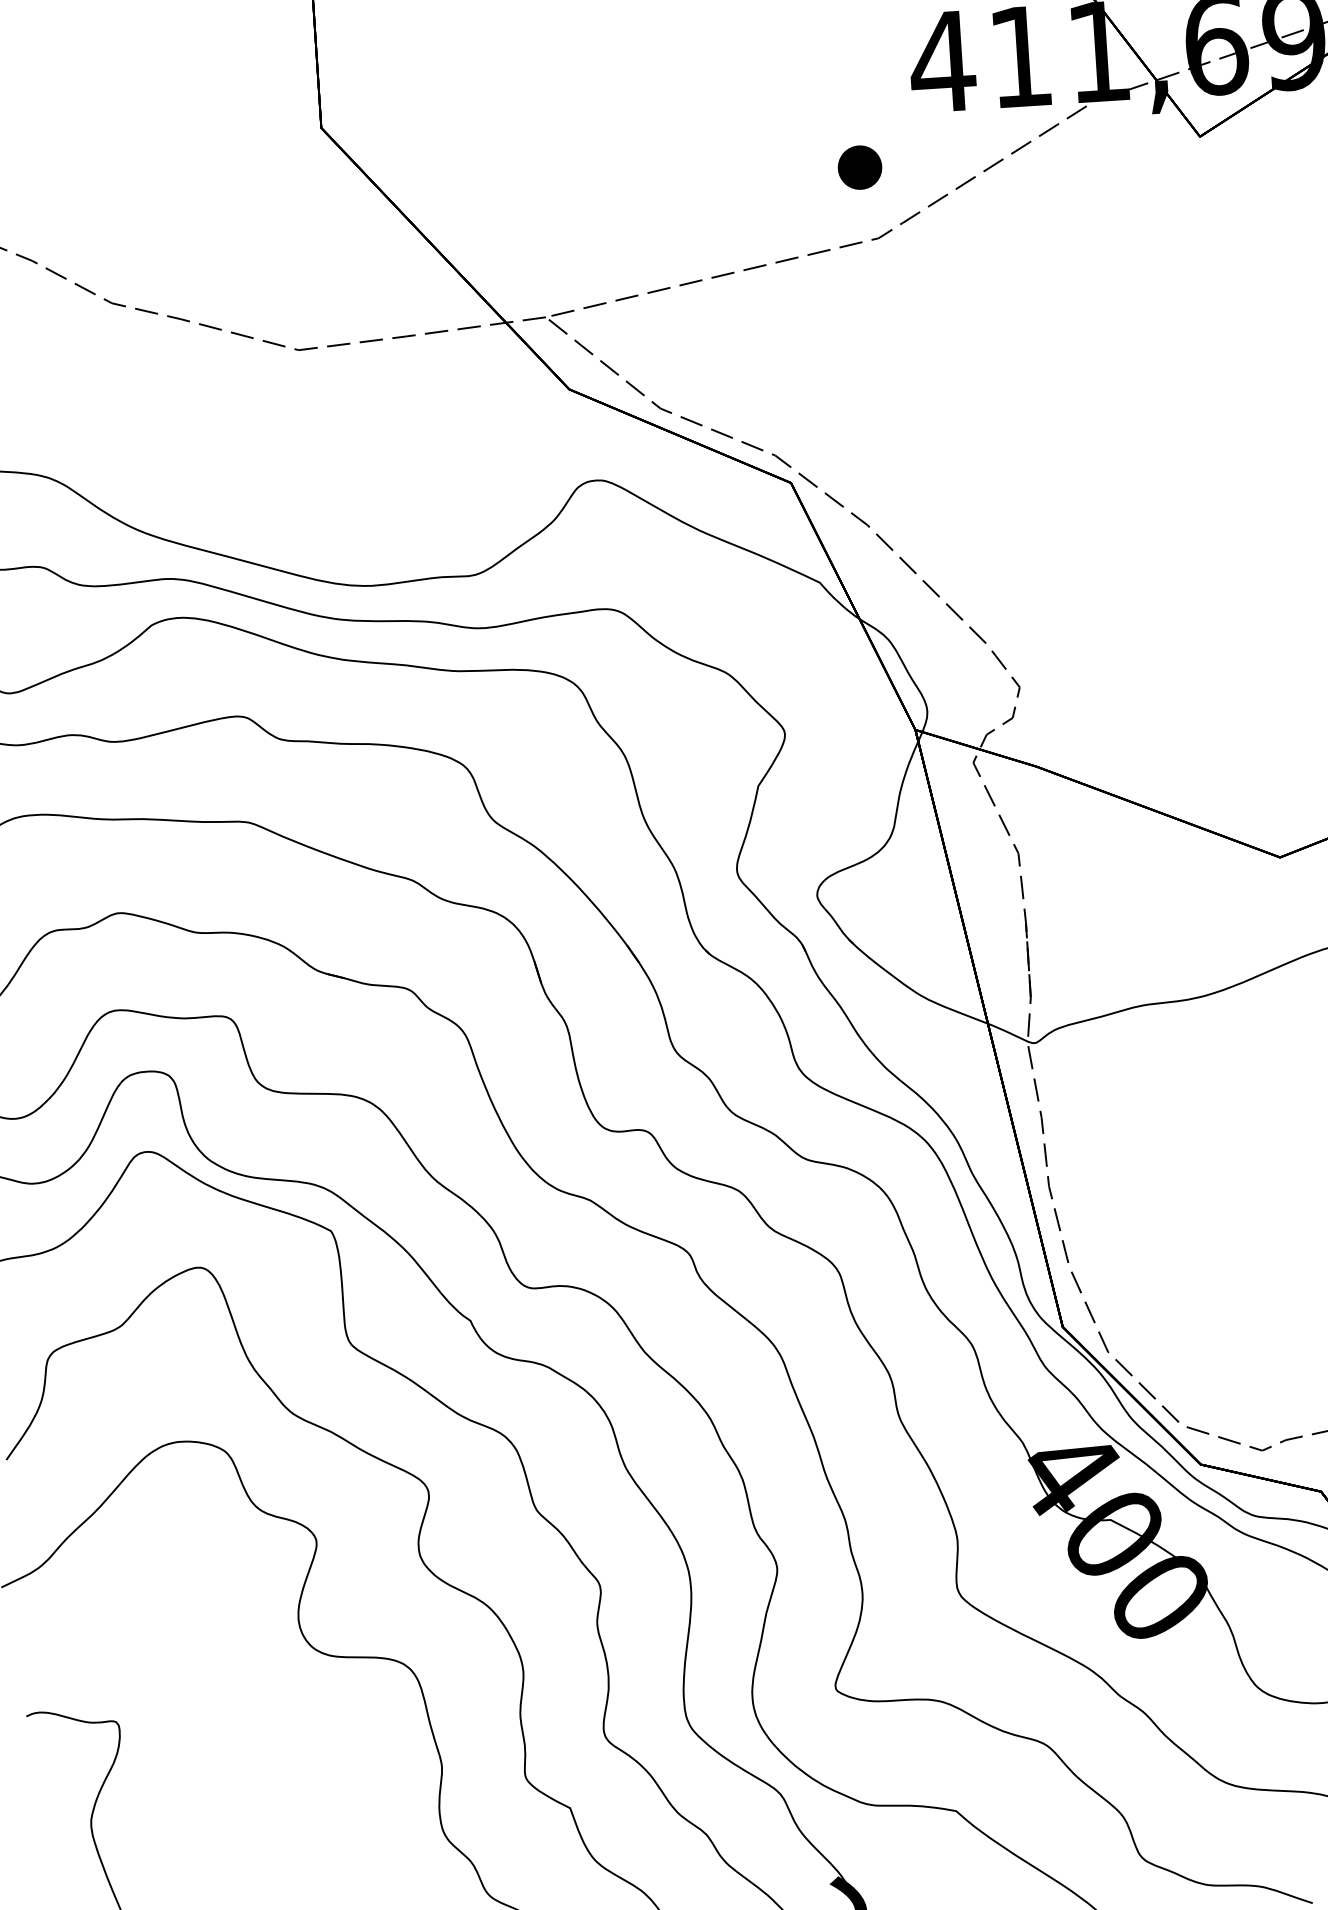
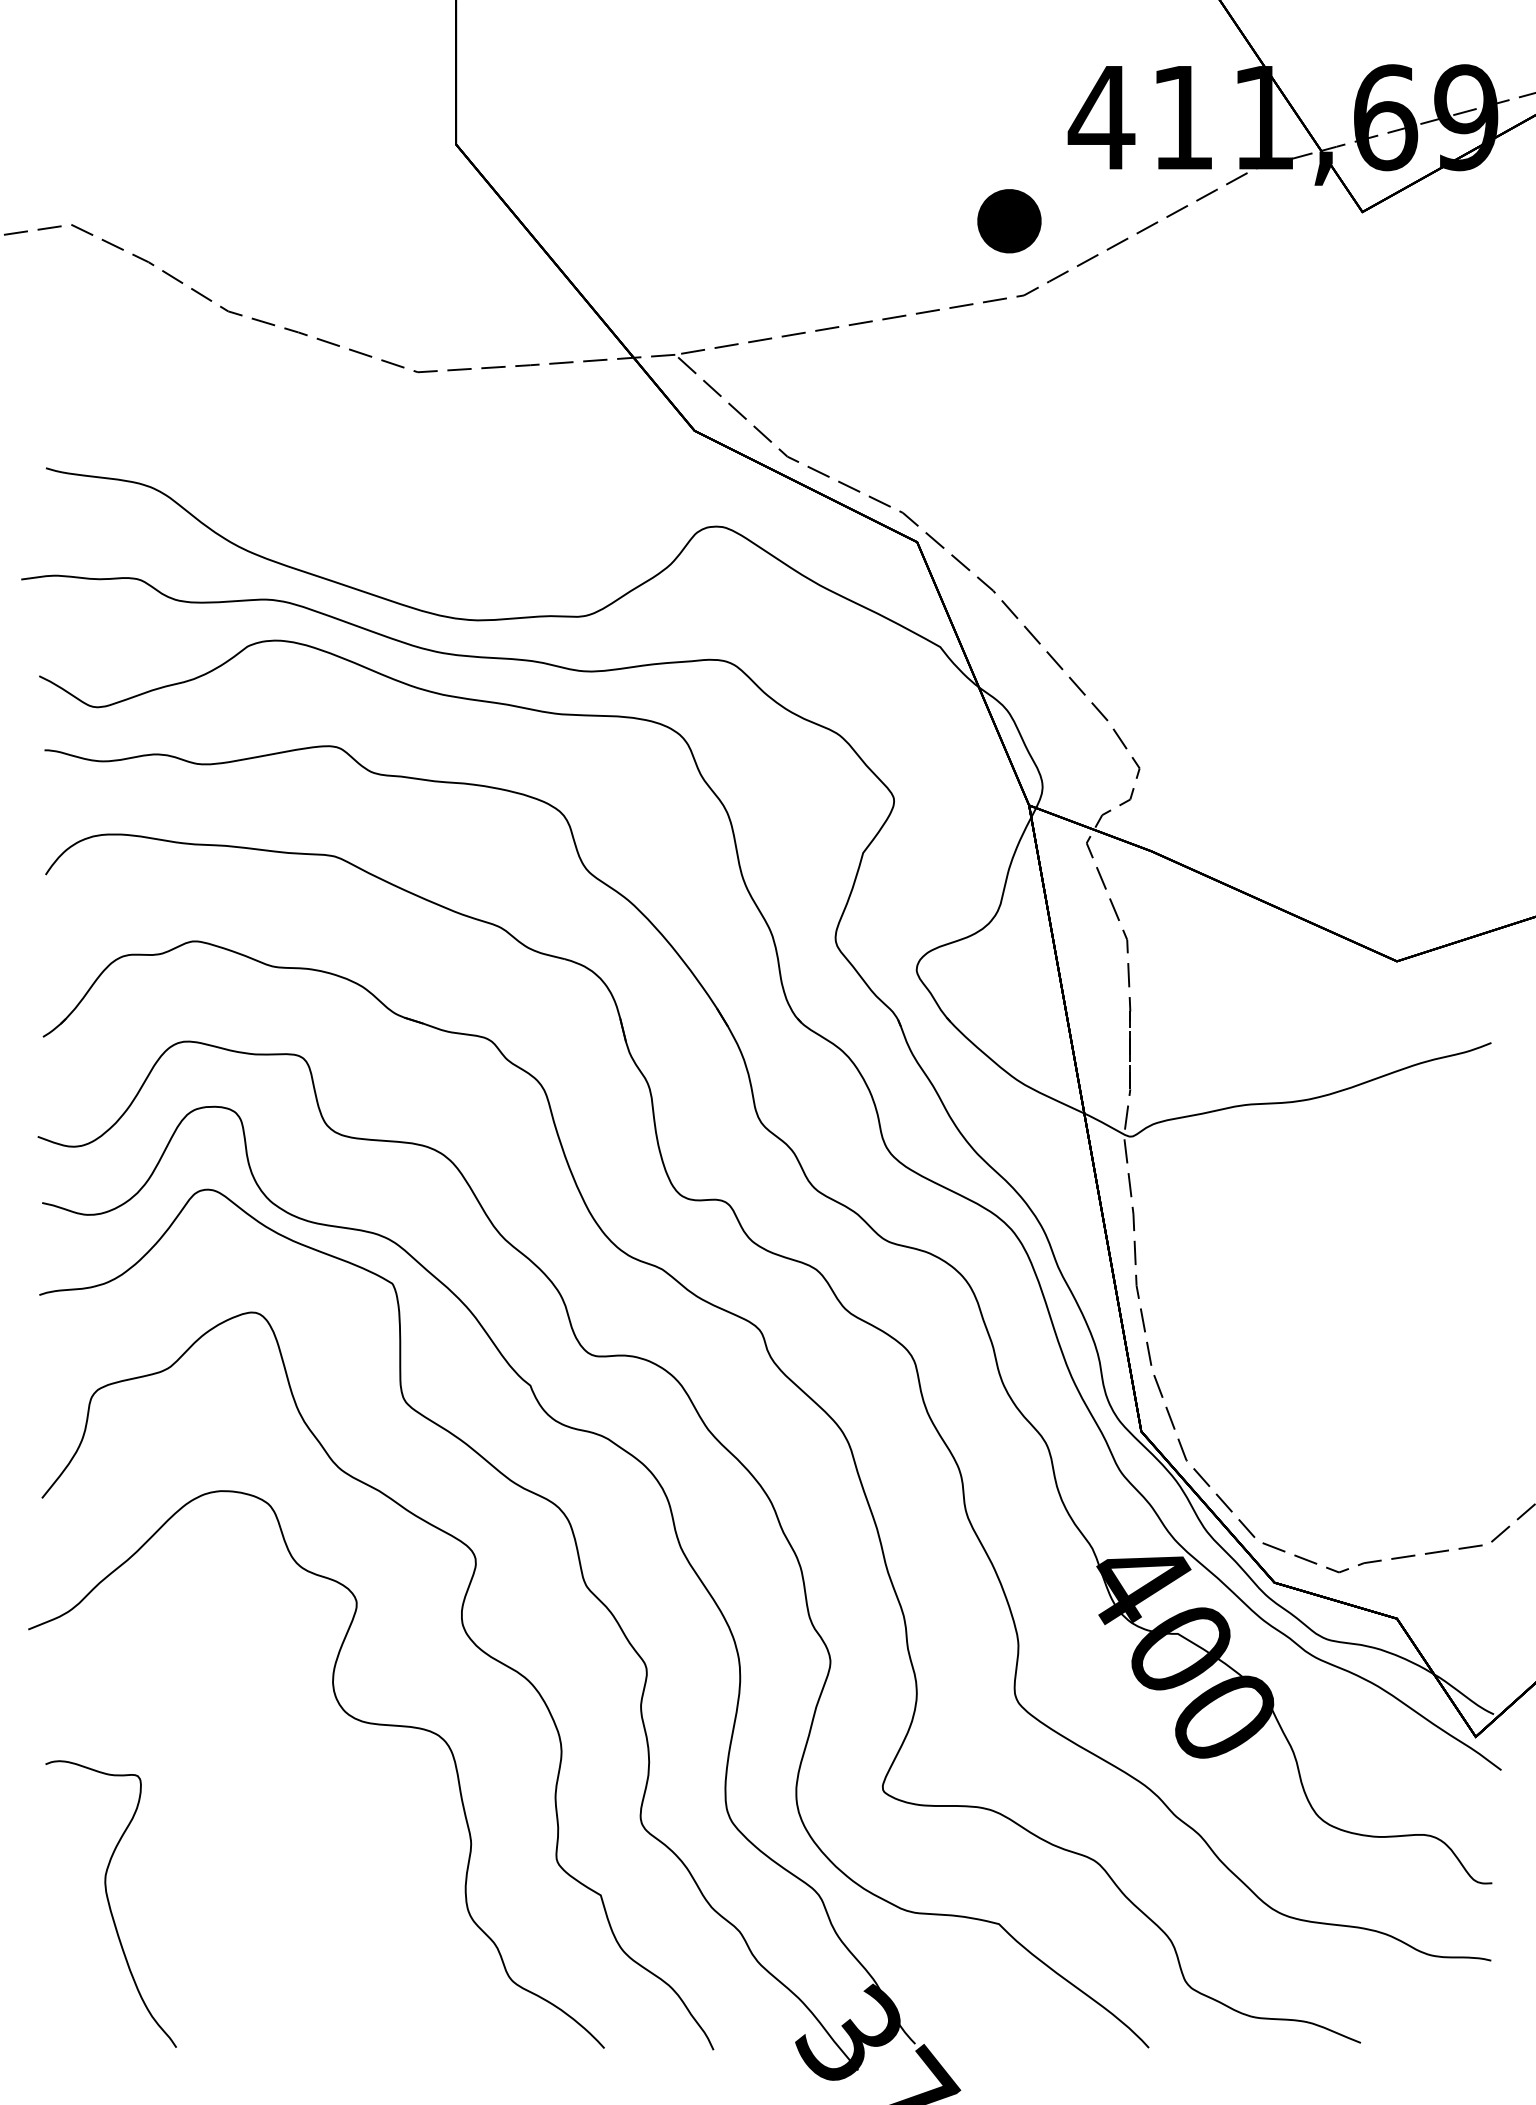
part: (860, 167) -> (1009, 221), size x1.4

